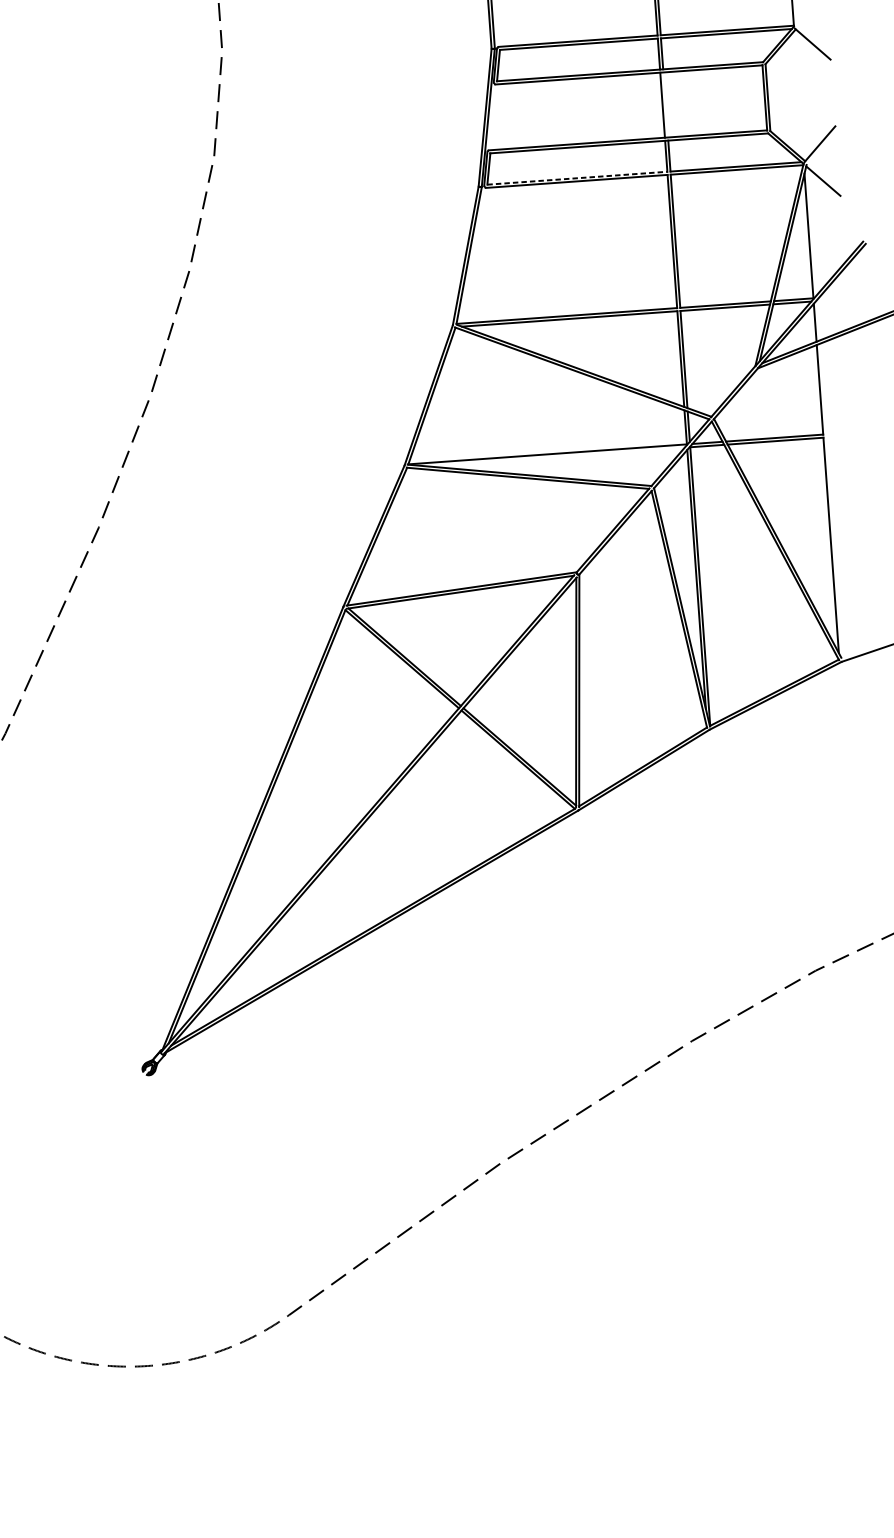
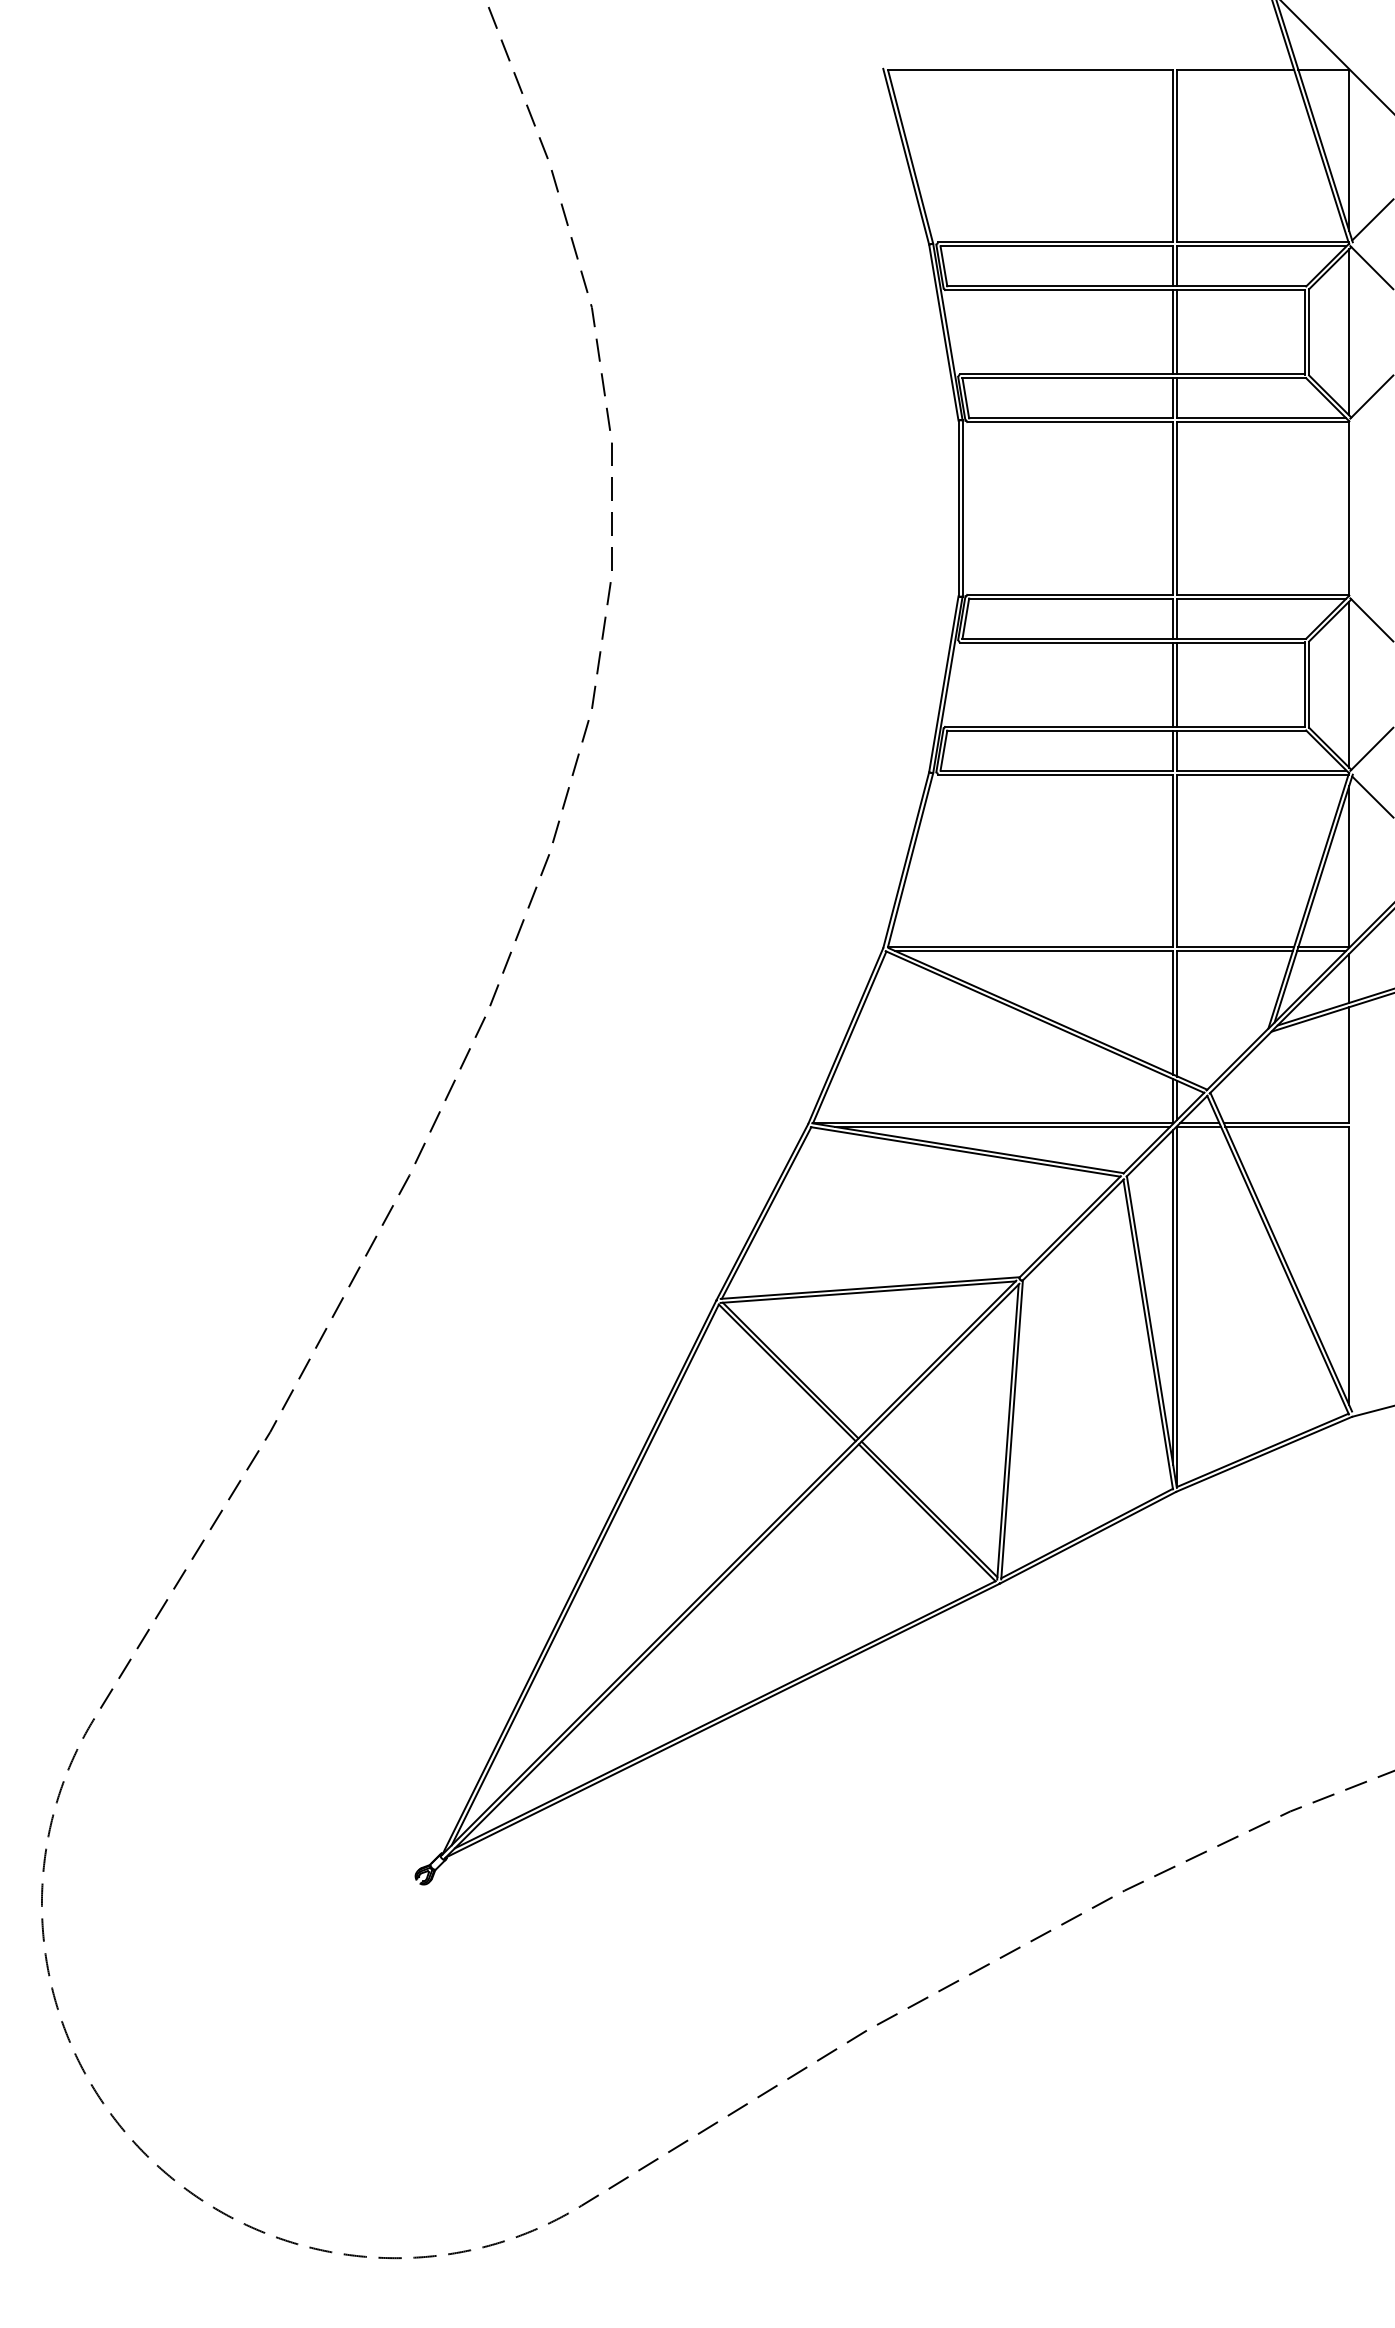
line: (799, 95) -> (1349, 684), added
line: (665, 104) -> (1177, 684), added
line: (577, 178) -> (1057, 770), dashed -> solid
line: (555, 456) -> (1002, 1126), added

